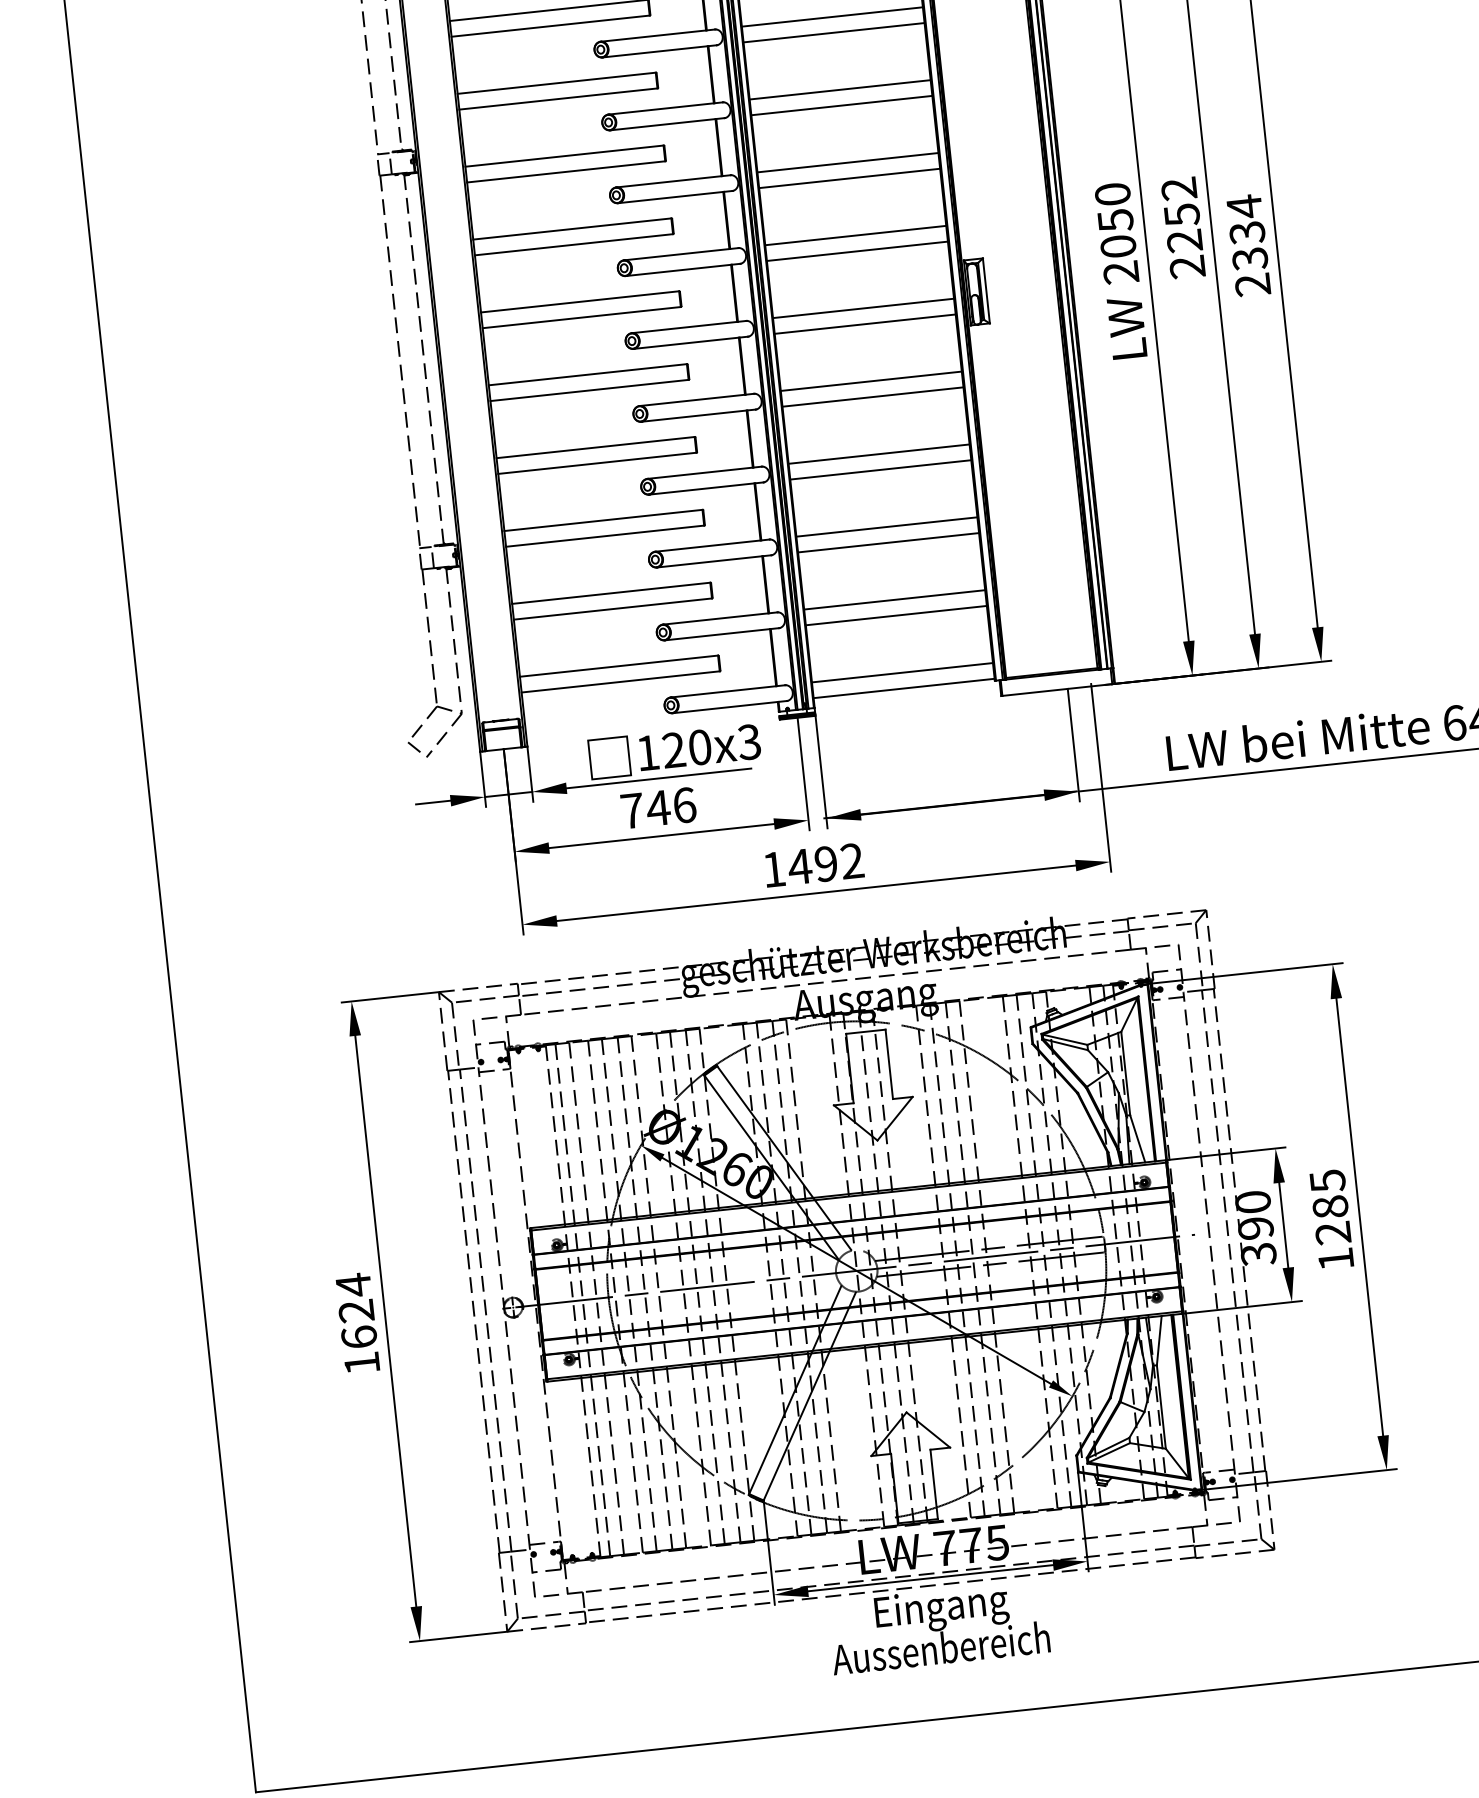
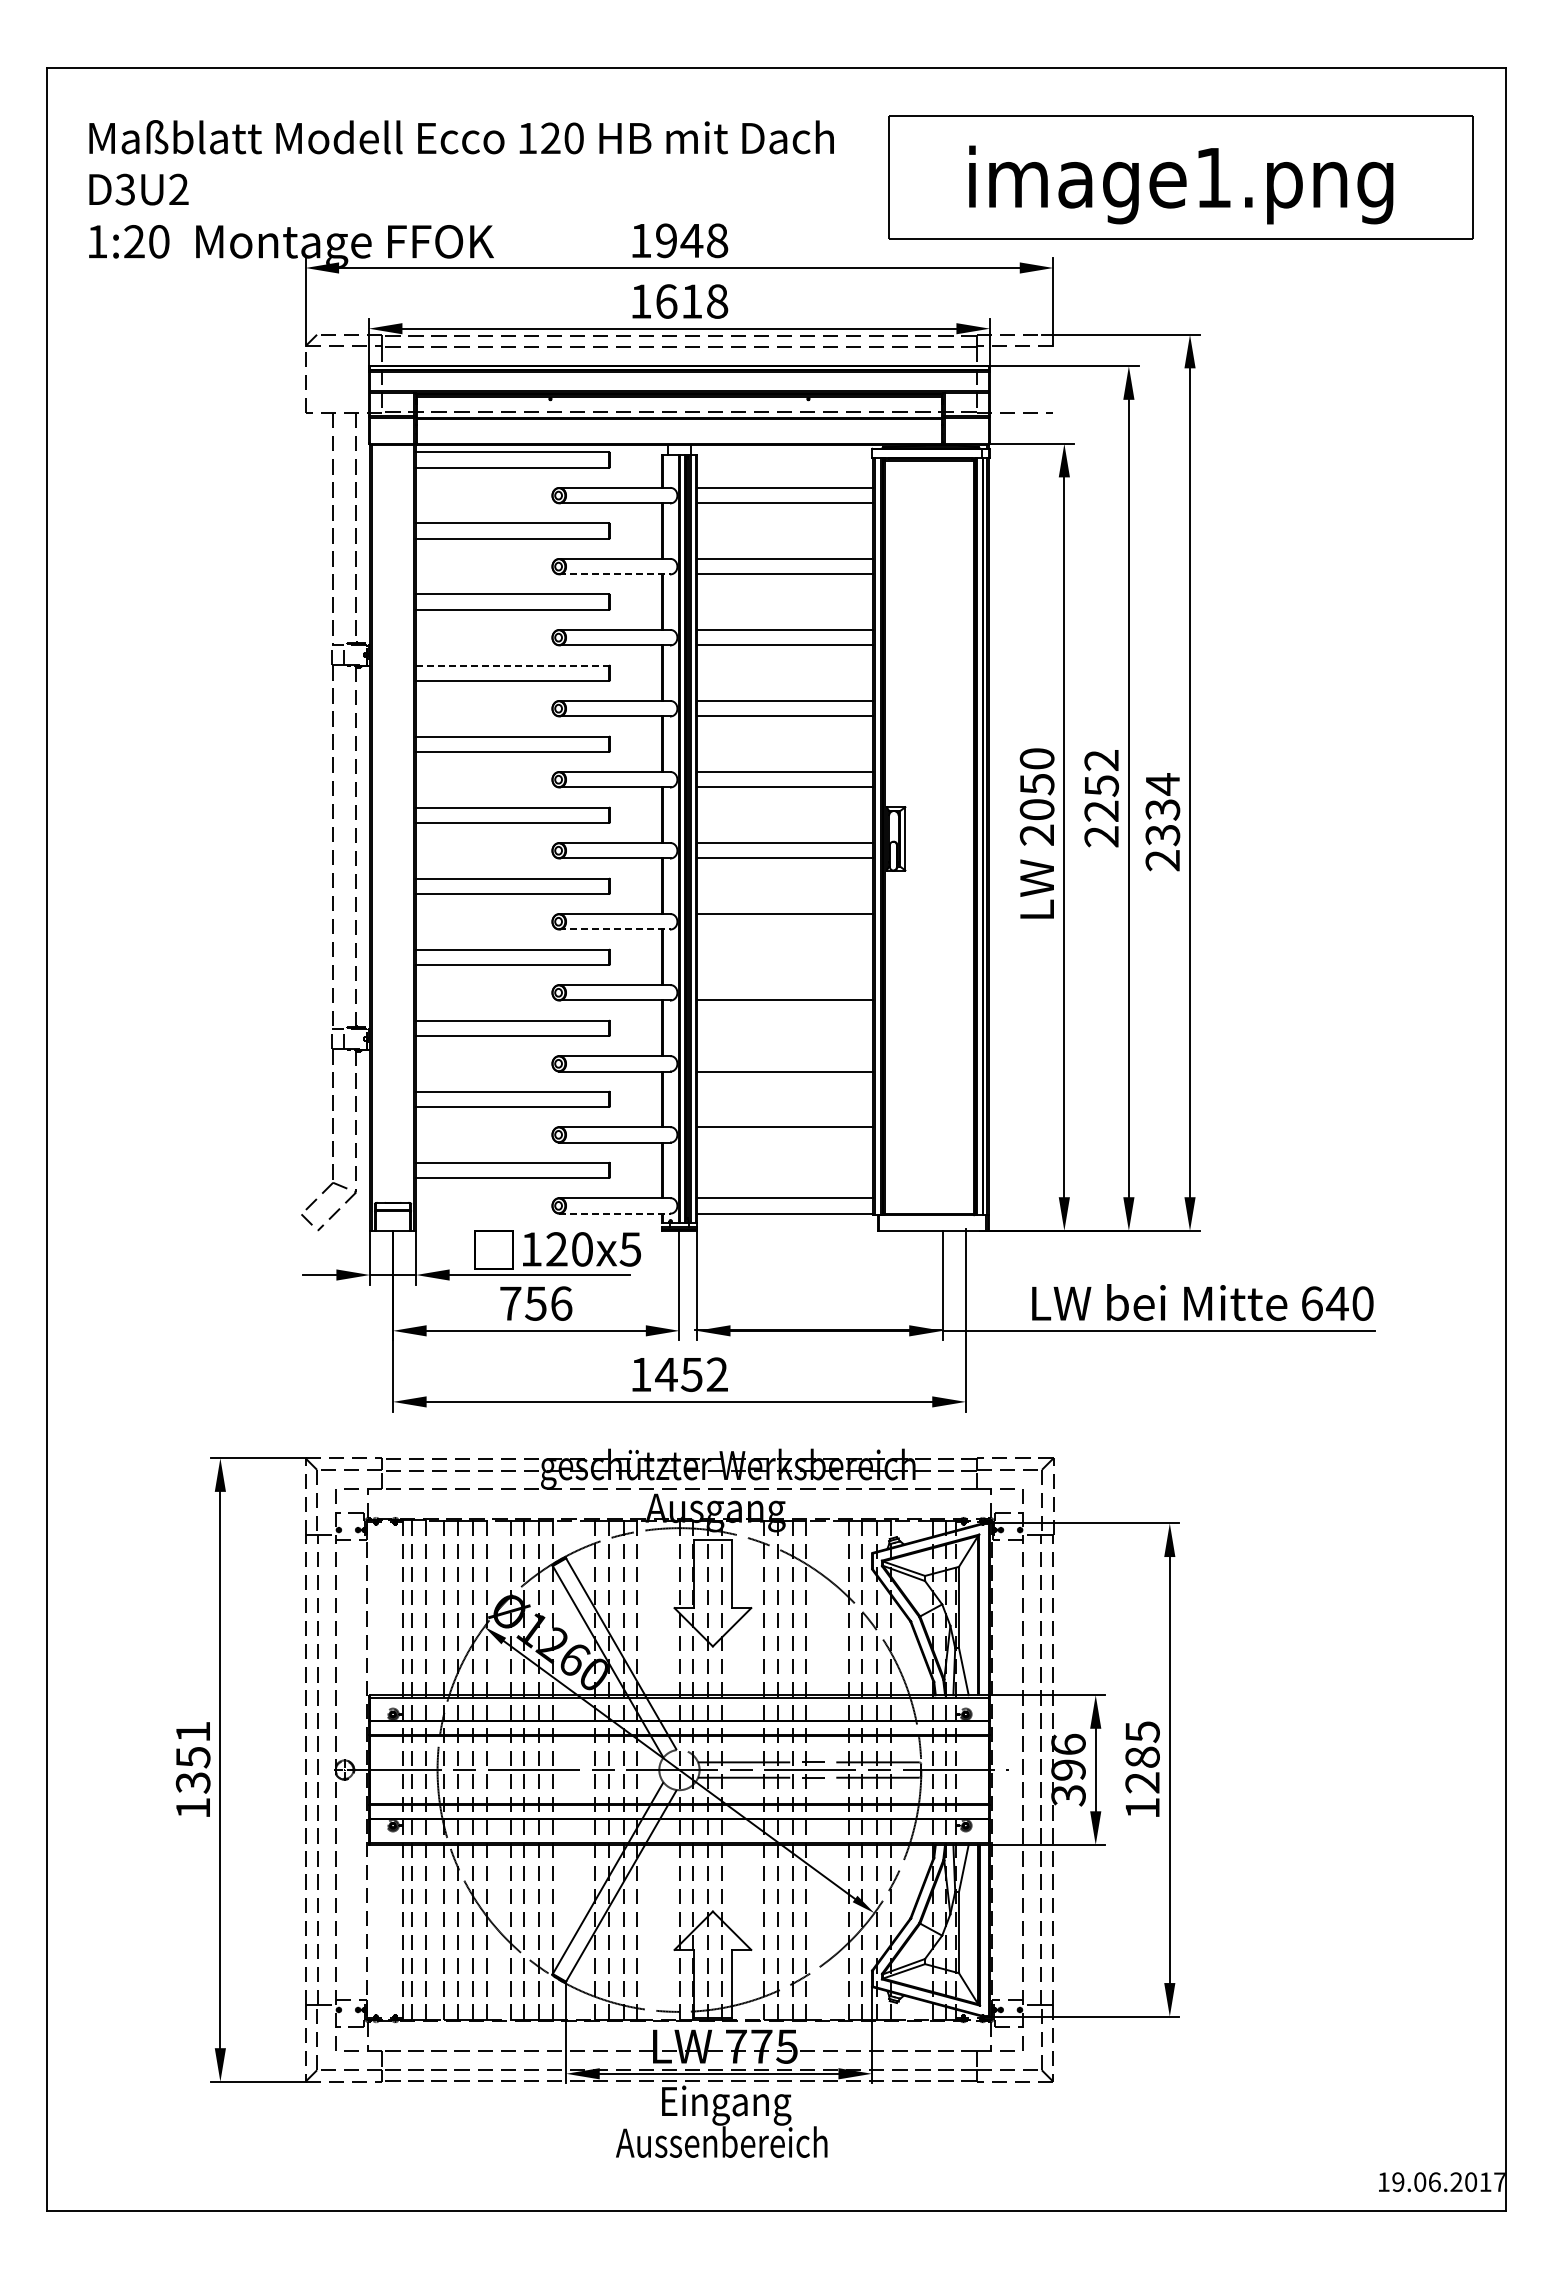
line: (660, 51) -> (615, 574), solid -> dashed
line: (564, 156) -> (512, 665), solid -> dashed
line: (872, 397) -> (784, 929), removed
line: (698, 415) -> (615, 929), solid -> dashed
line: (878, 454) -> (784, 985), removed
line: (886, 527) -> (784, 1056), removed
line: (895, 615) -> (784, 1142), removed
line: (730, 707) -> (615, 1213), solid -> dashed
text: (749, 742) -> (630, 1249), 120x3 -> 120x5
text: (657, 808) -> (535, 1303), 746 -> 756
text: (825, 863) -> (691, 1374), 1492 -> 1452
text: (1252, 1201) -> (1068, 1743), 390 -> 396
text: (355, 1310) -> (192, 1756), 1624 -> 1351

